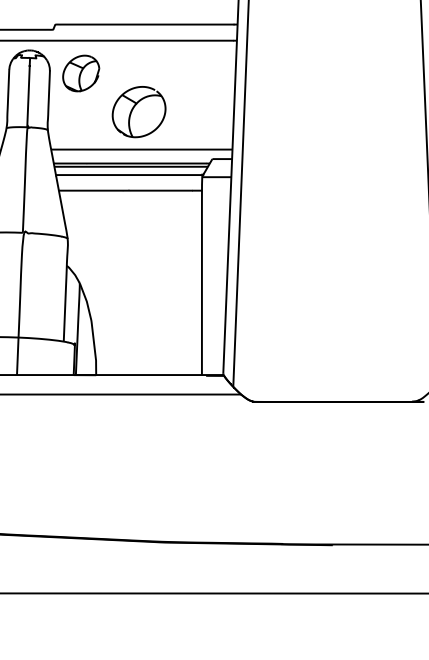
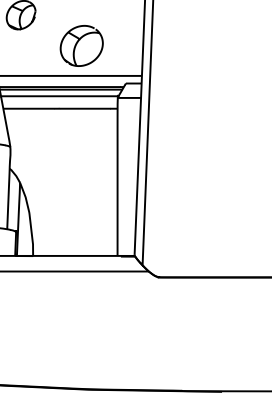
part: (138, 112) -> (81, 46), moved

